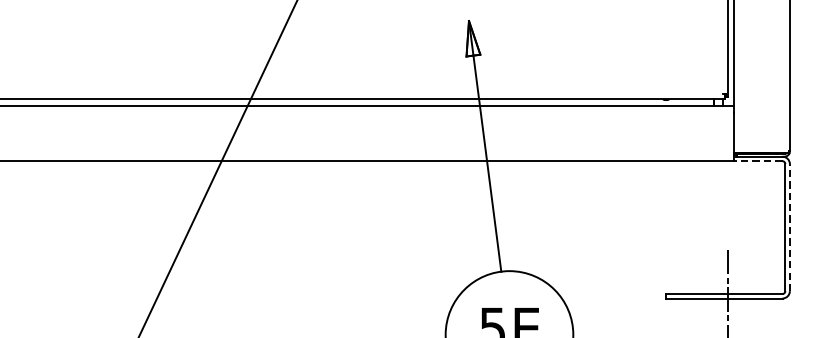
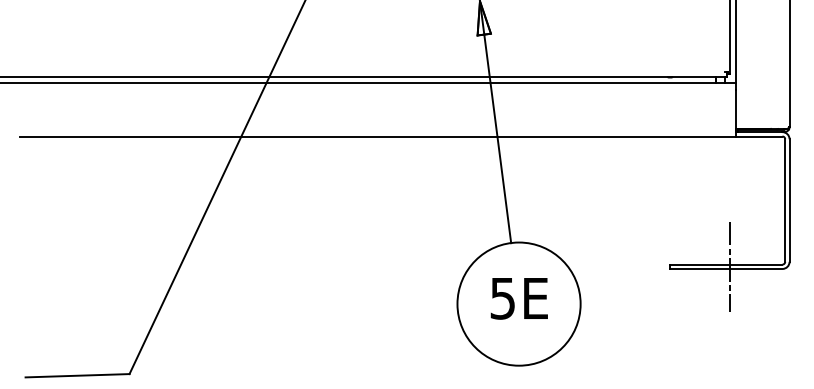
line: (757, 161) -> (758, 136), dashed -> solid
line: (789, 227) -> (789, 200), dashed -> solid

